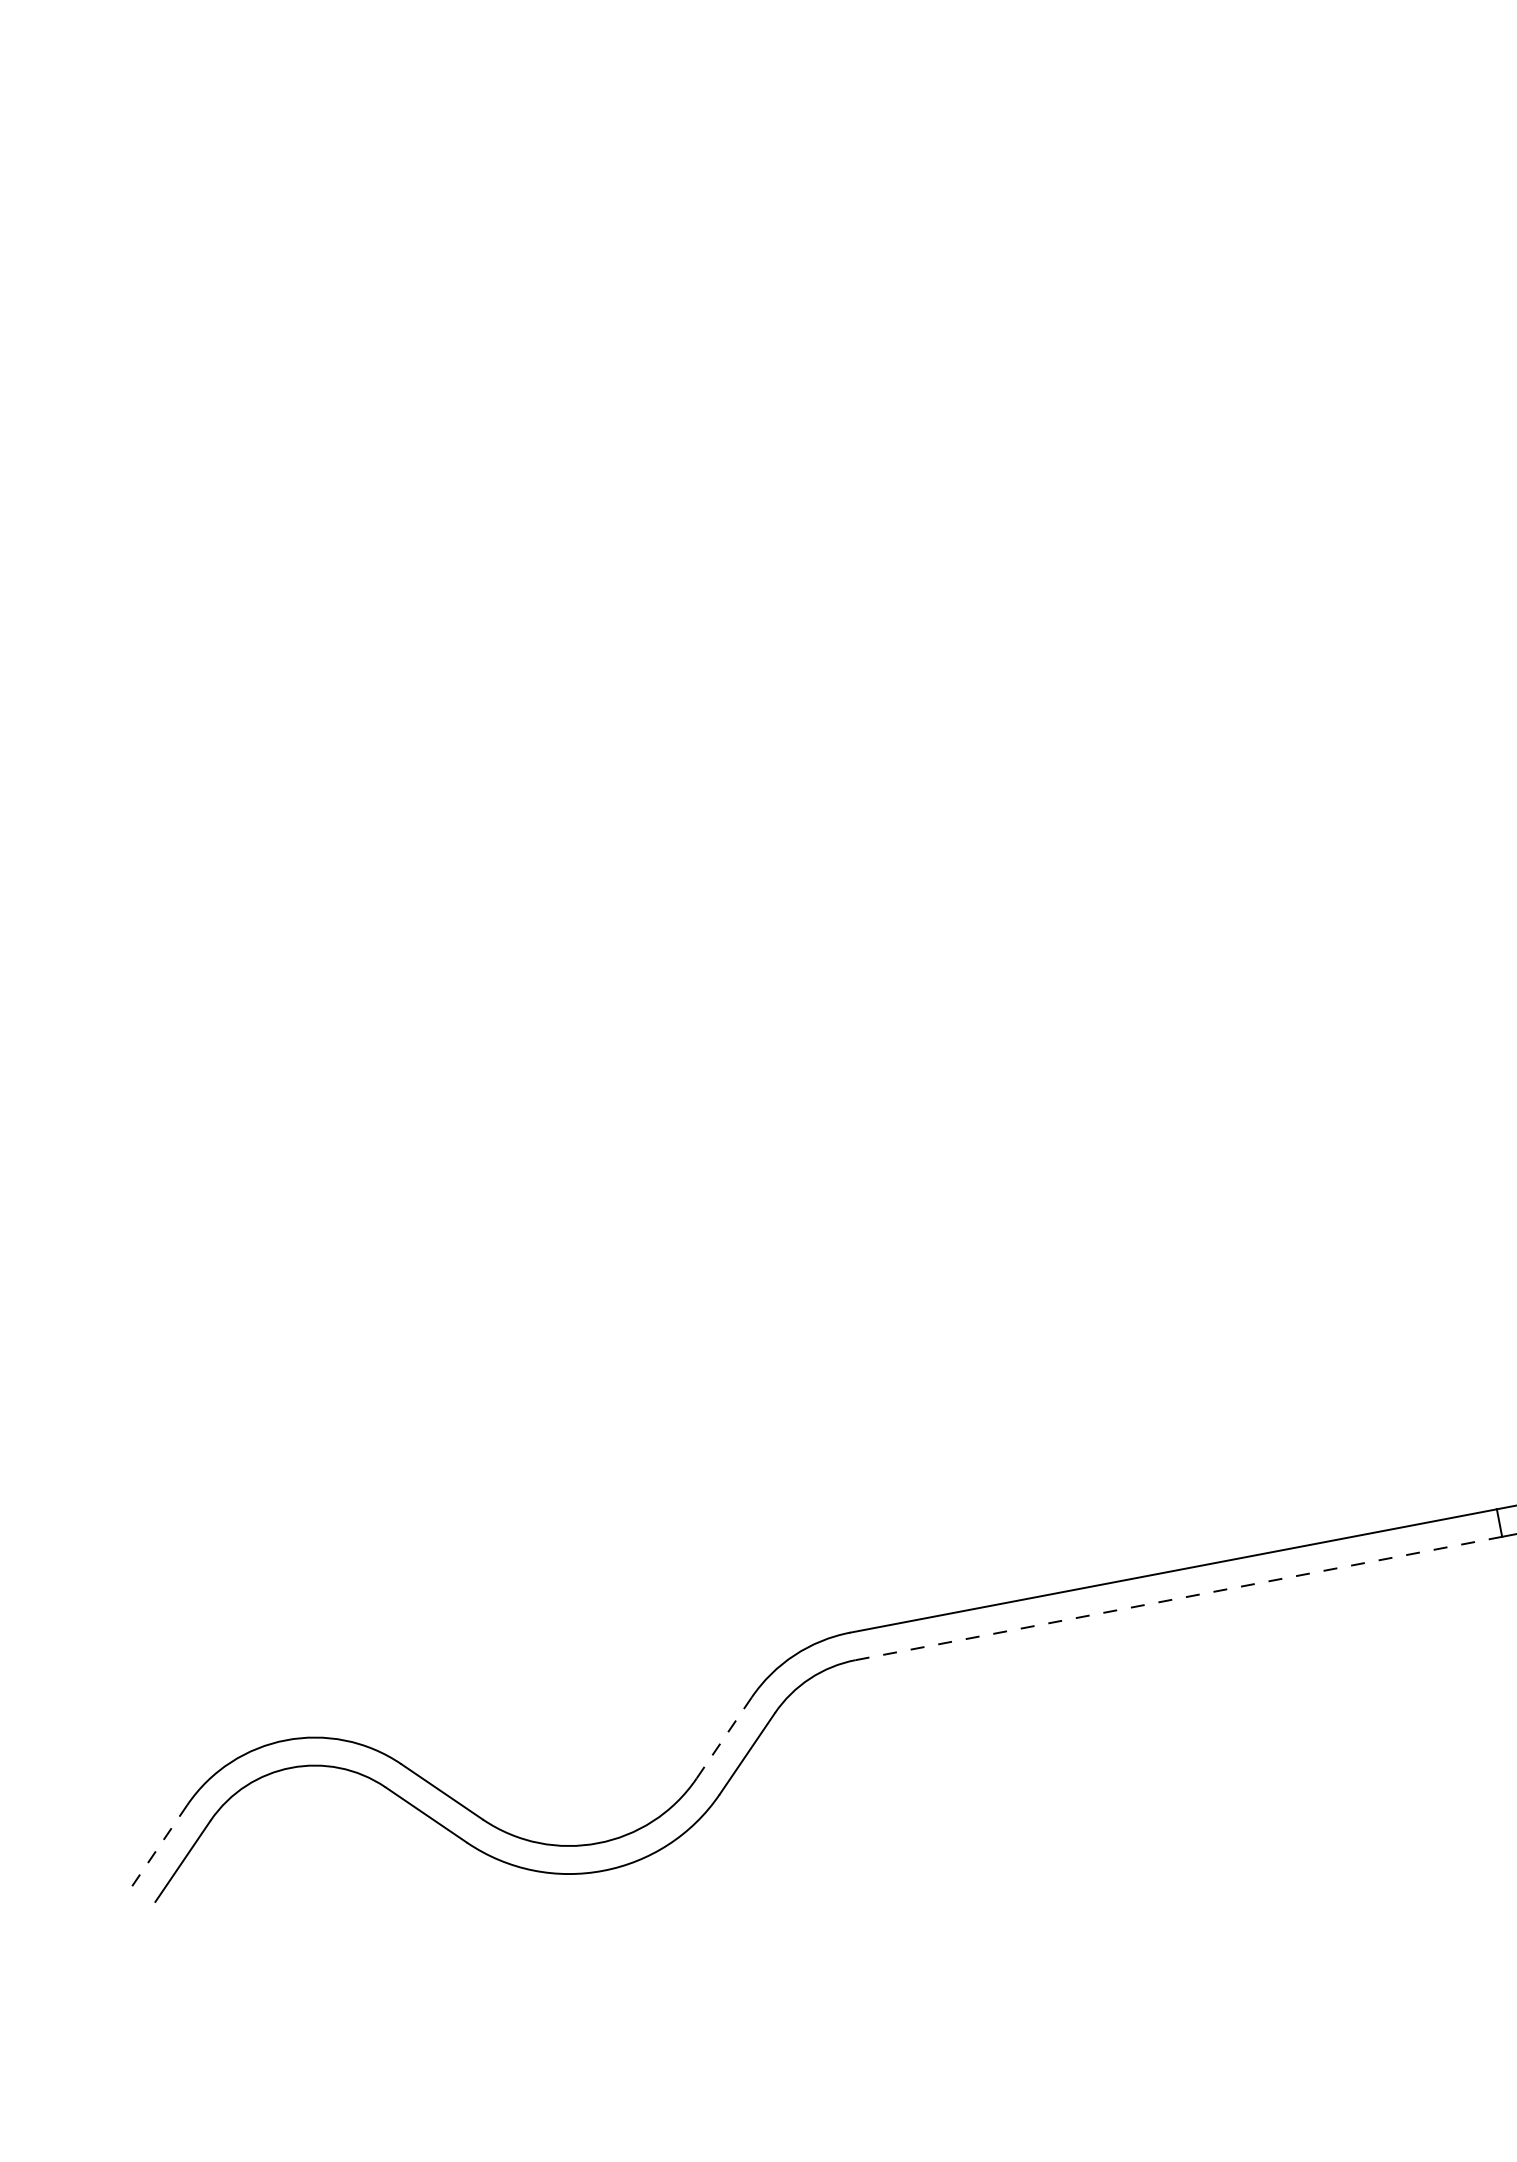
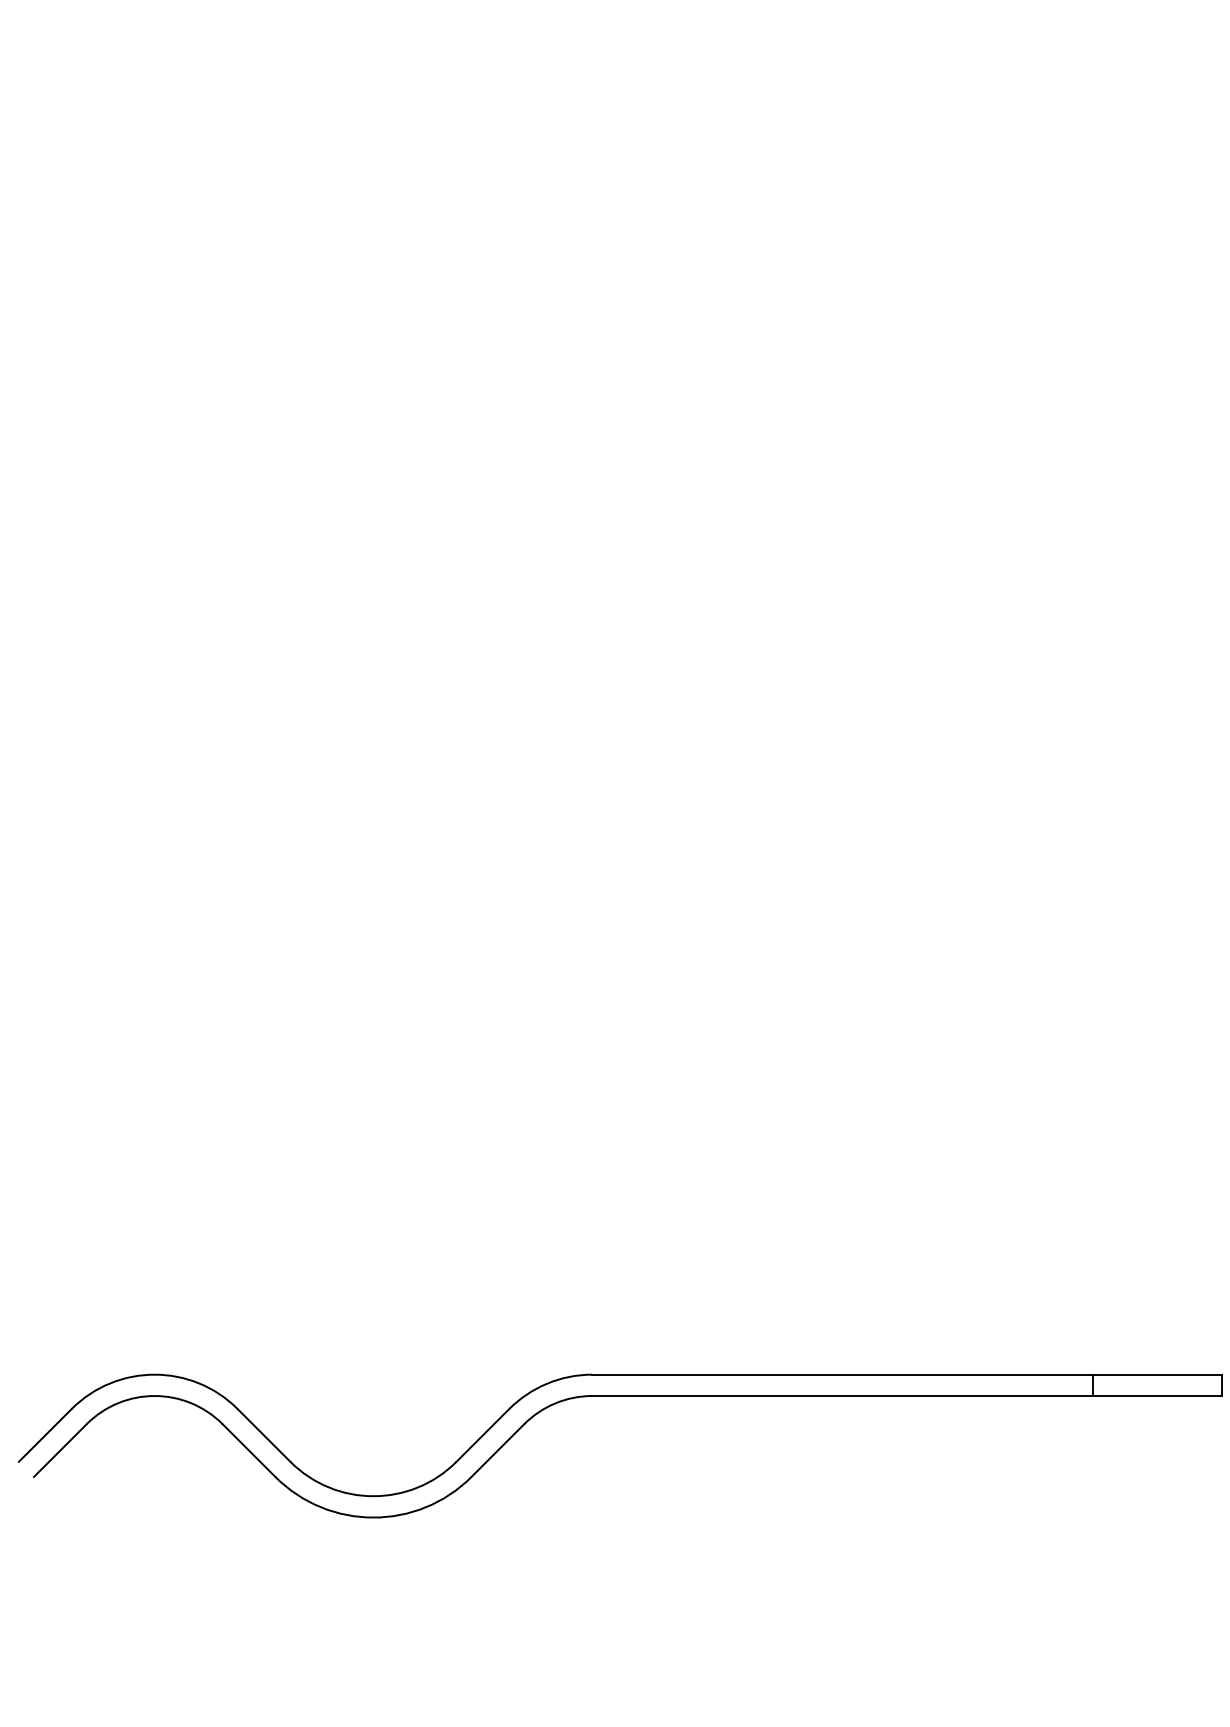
line: (1178, 1599) -> (842, 1396), dashed -> solid
line: (723, 1738) -> (482, 1435), dashed -> solid
line: (158, 1845) -> (44, 1435), dashed -> solid

